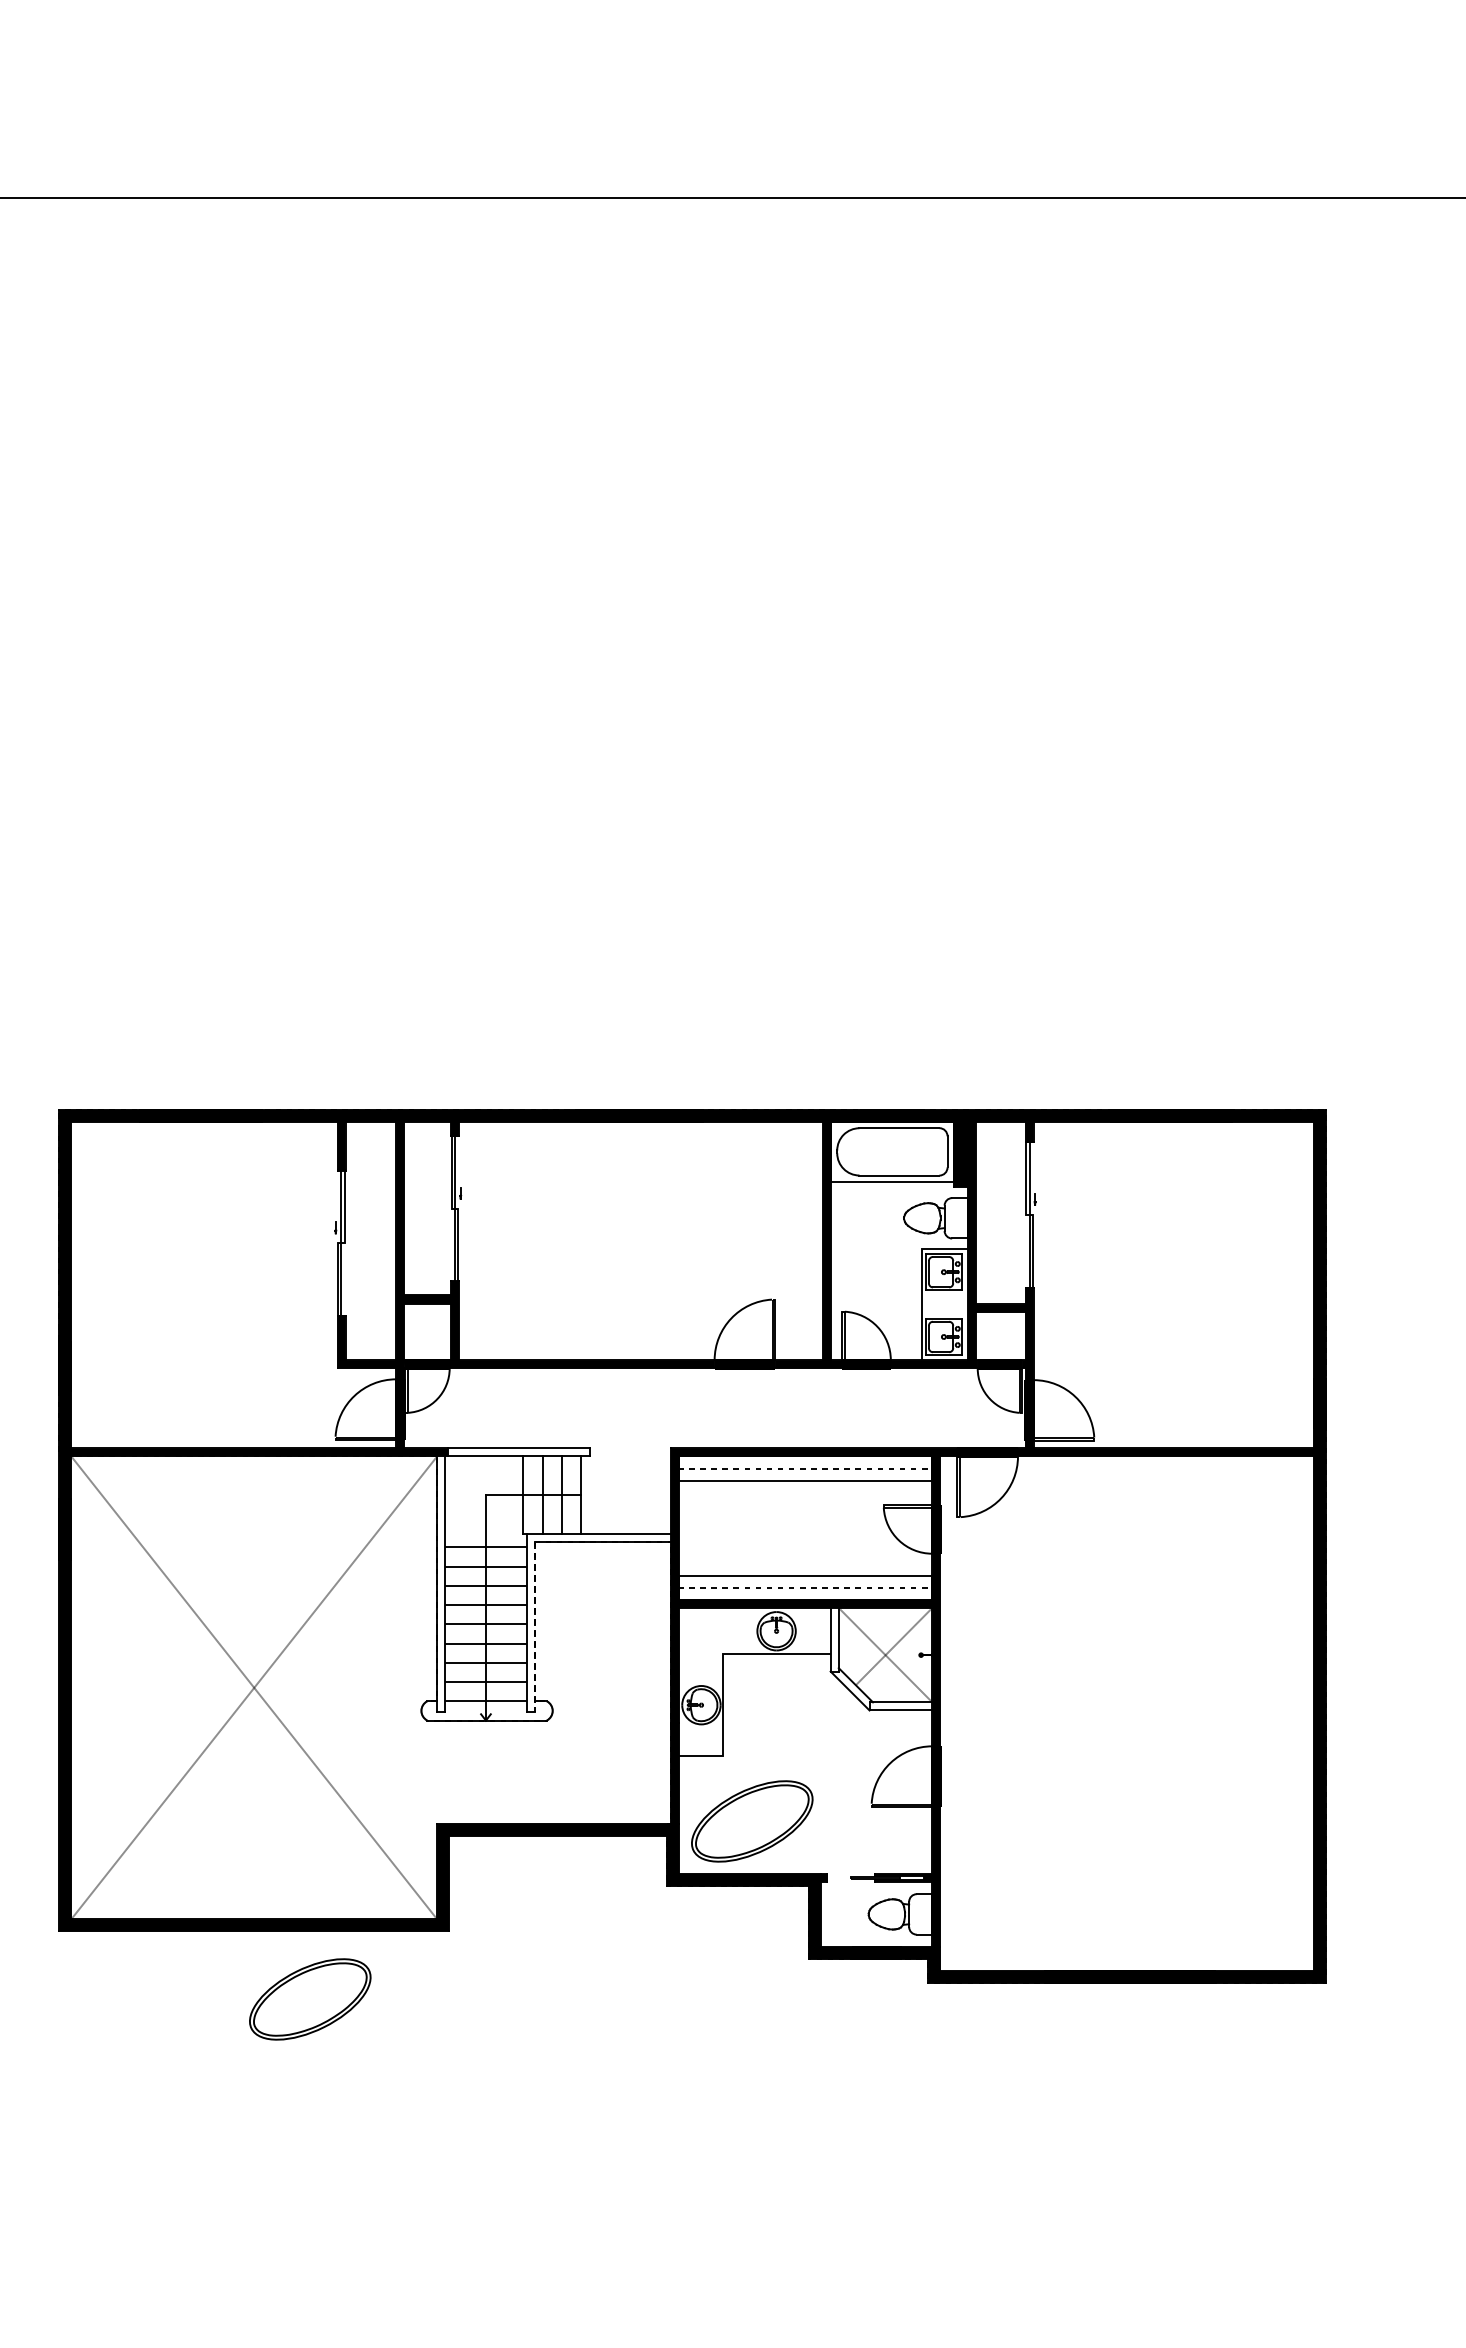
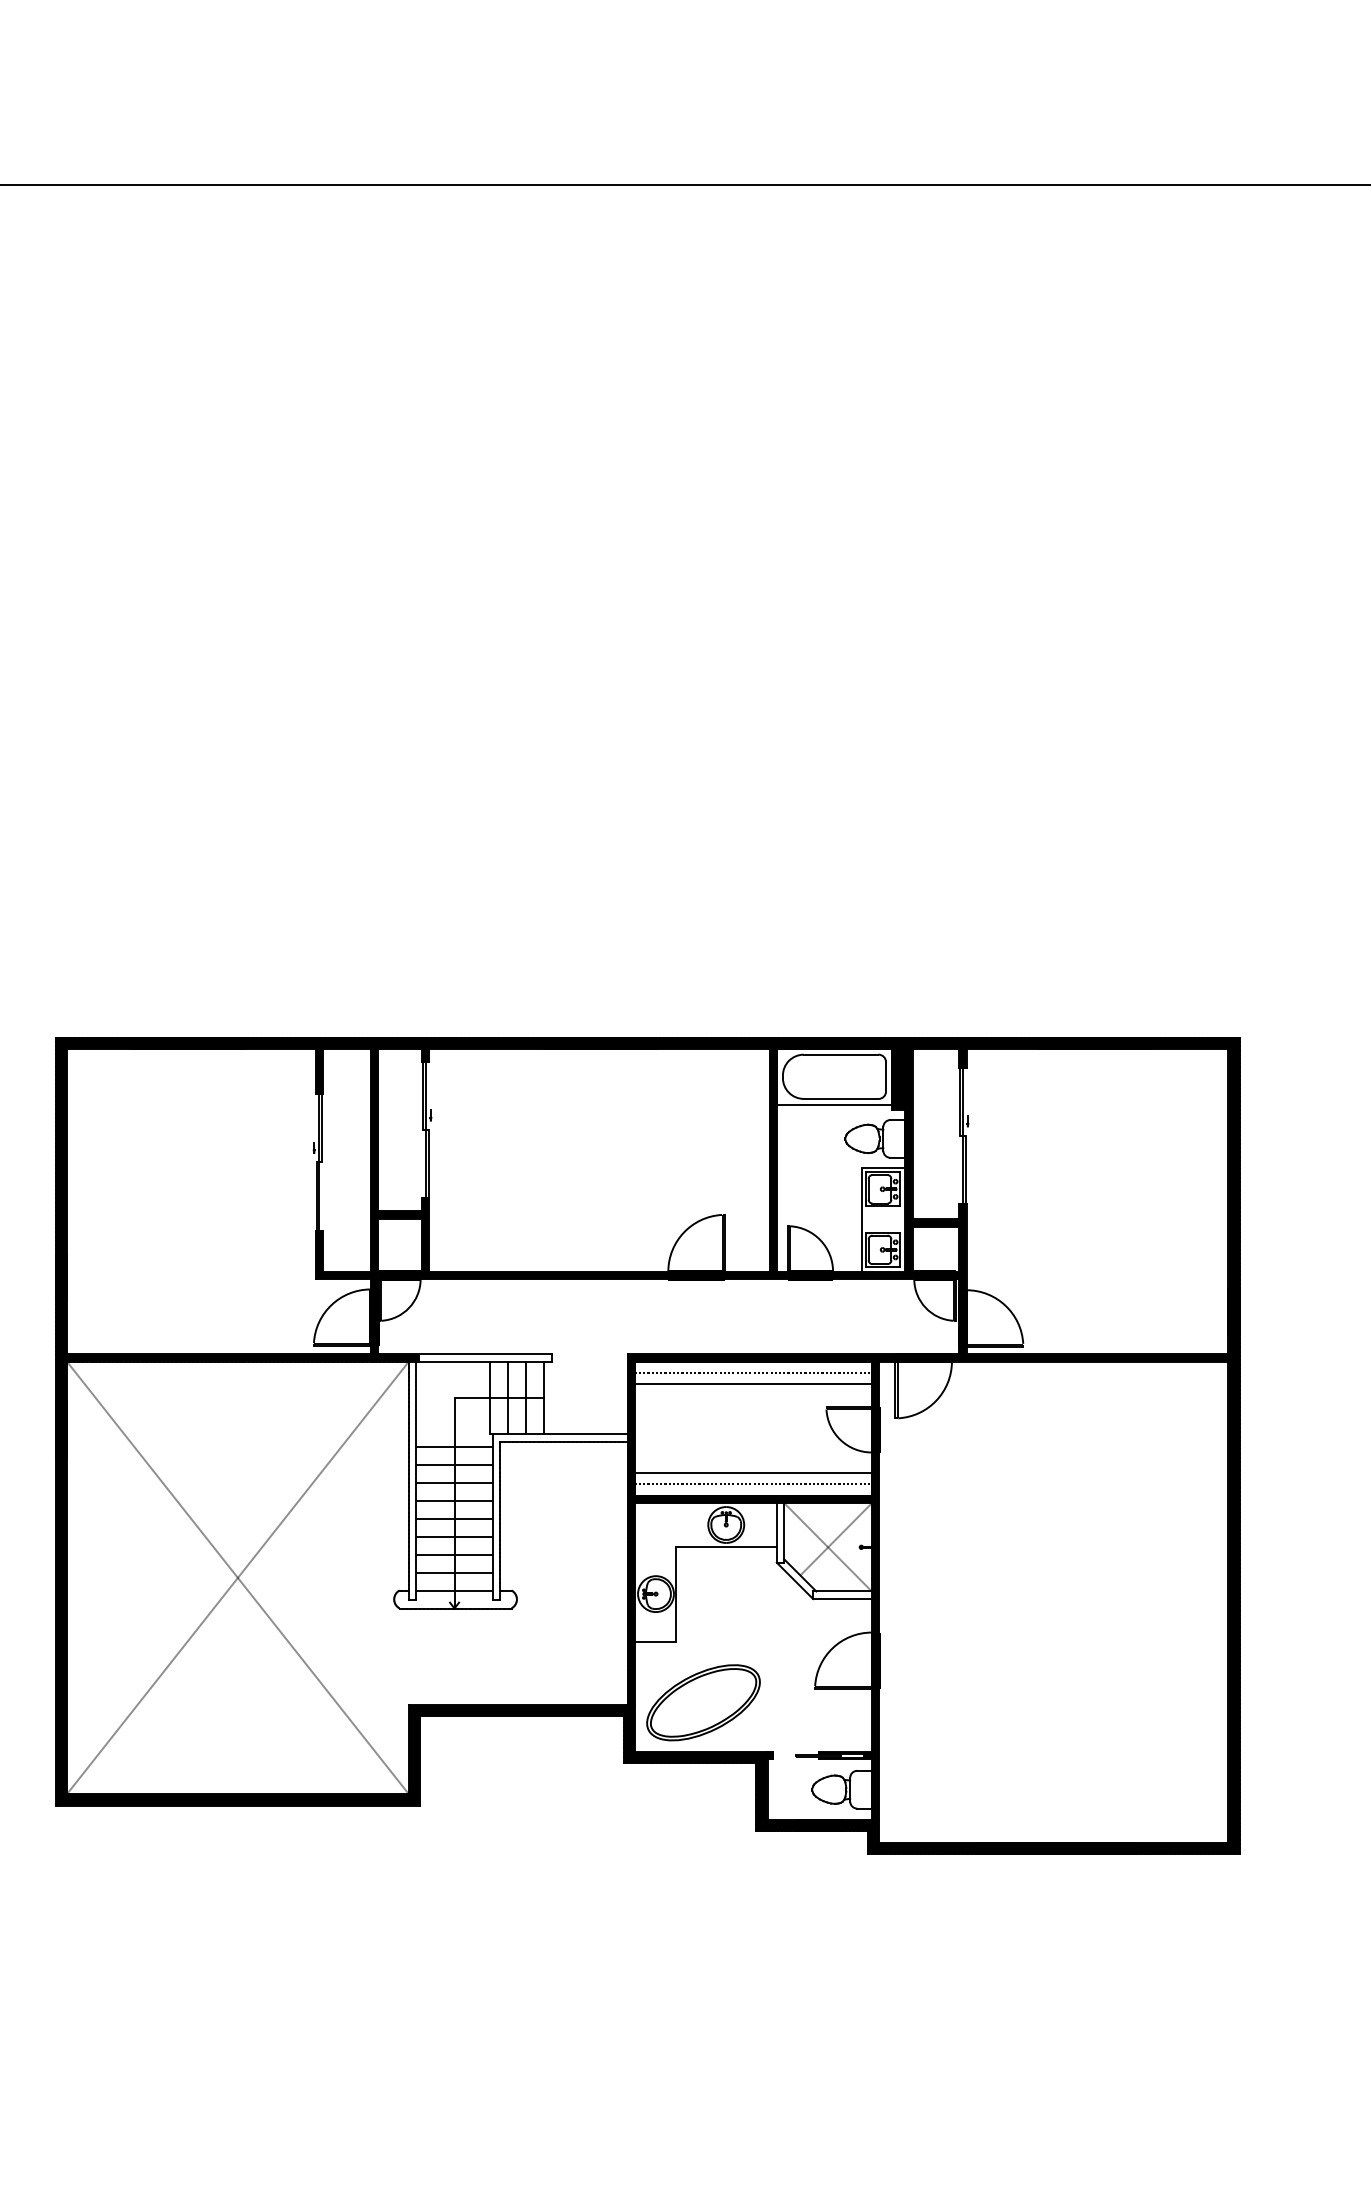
line: (534, 1626) -> (499, 1520), dashed -> solid
part: (310, 1999) -> (290, 1869), removed

